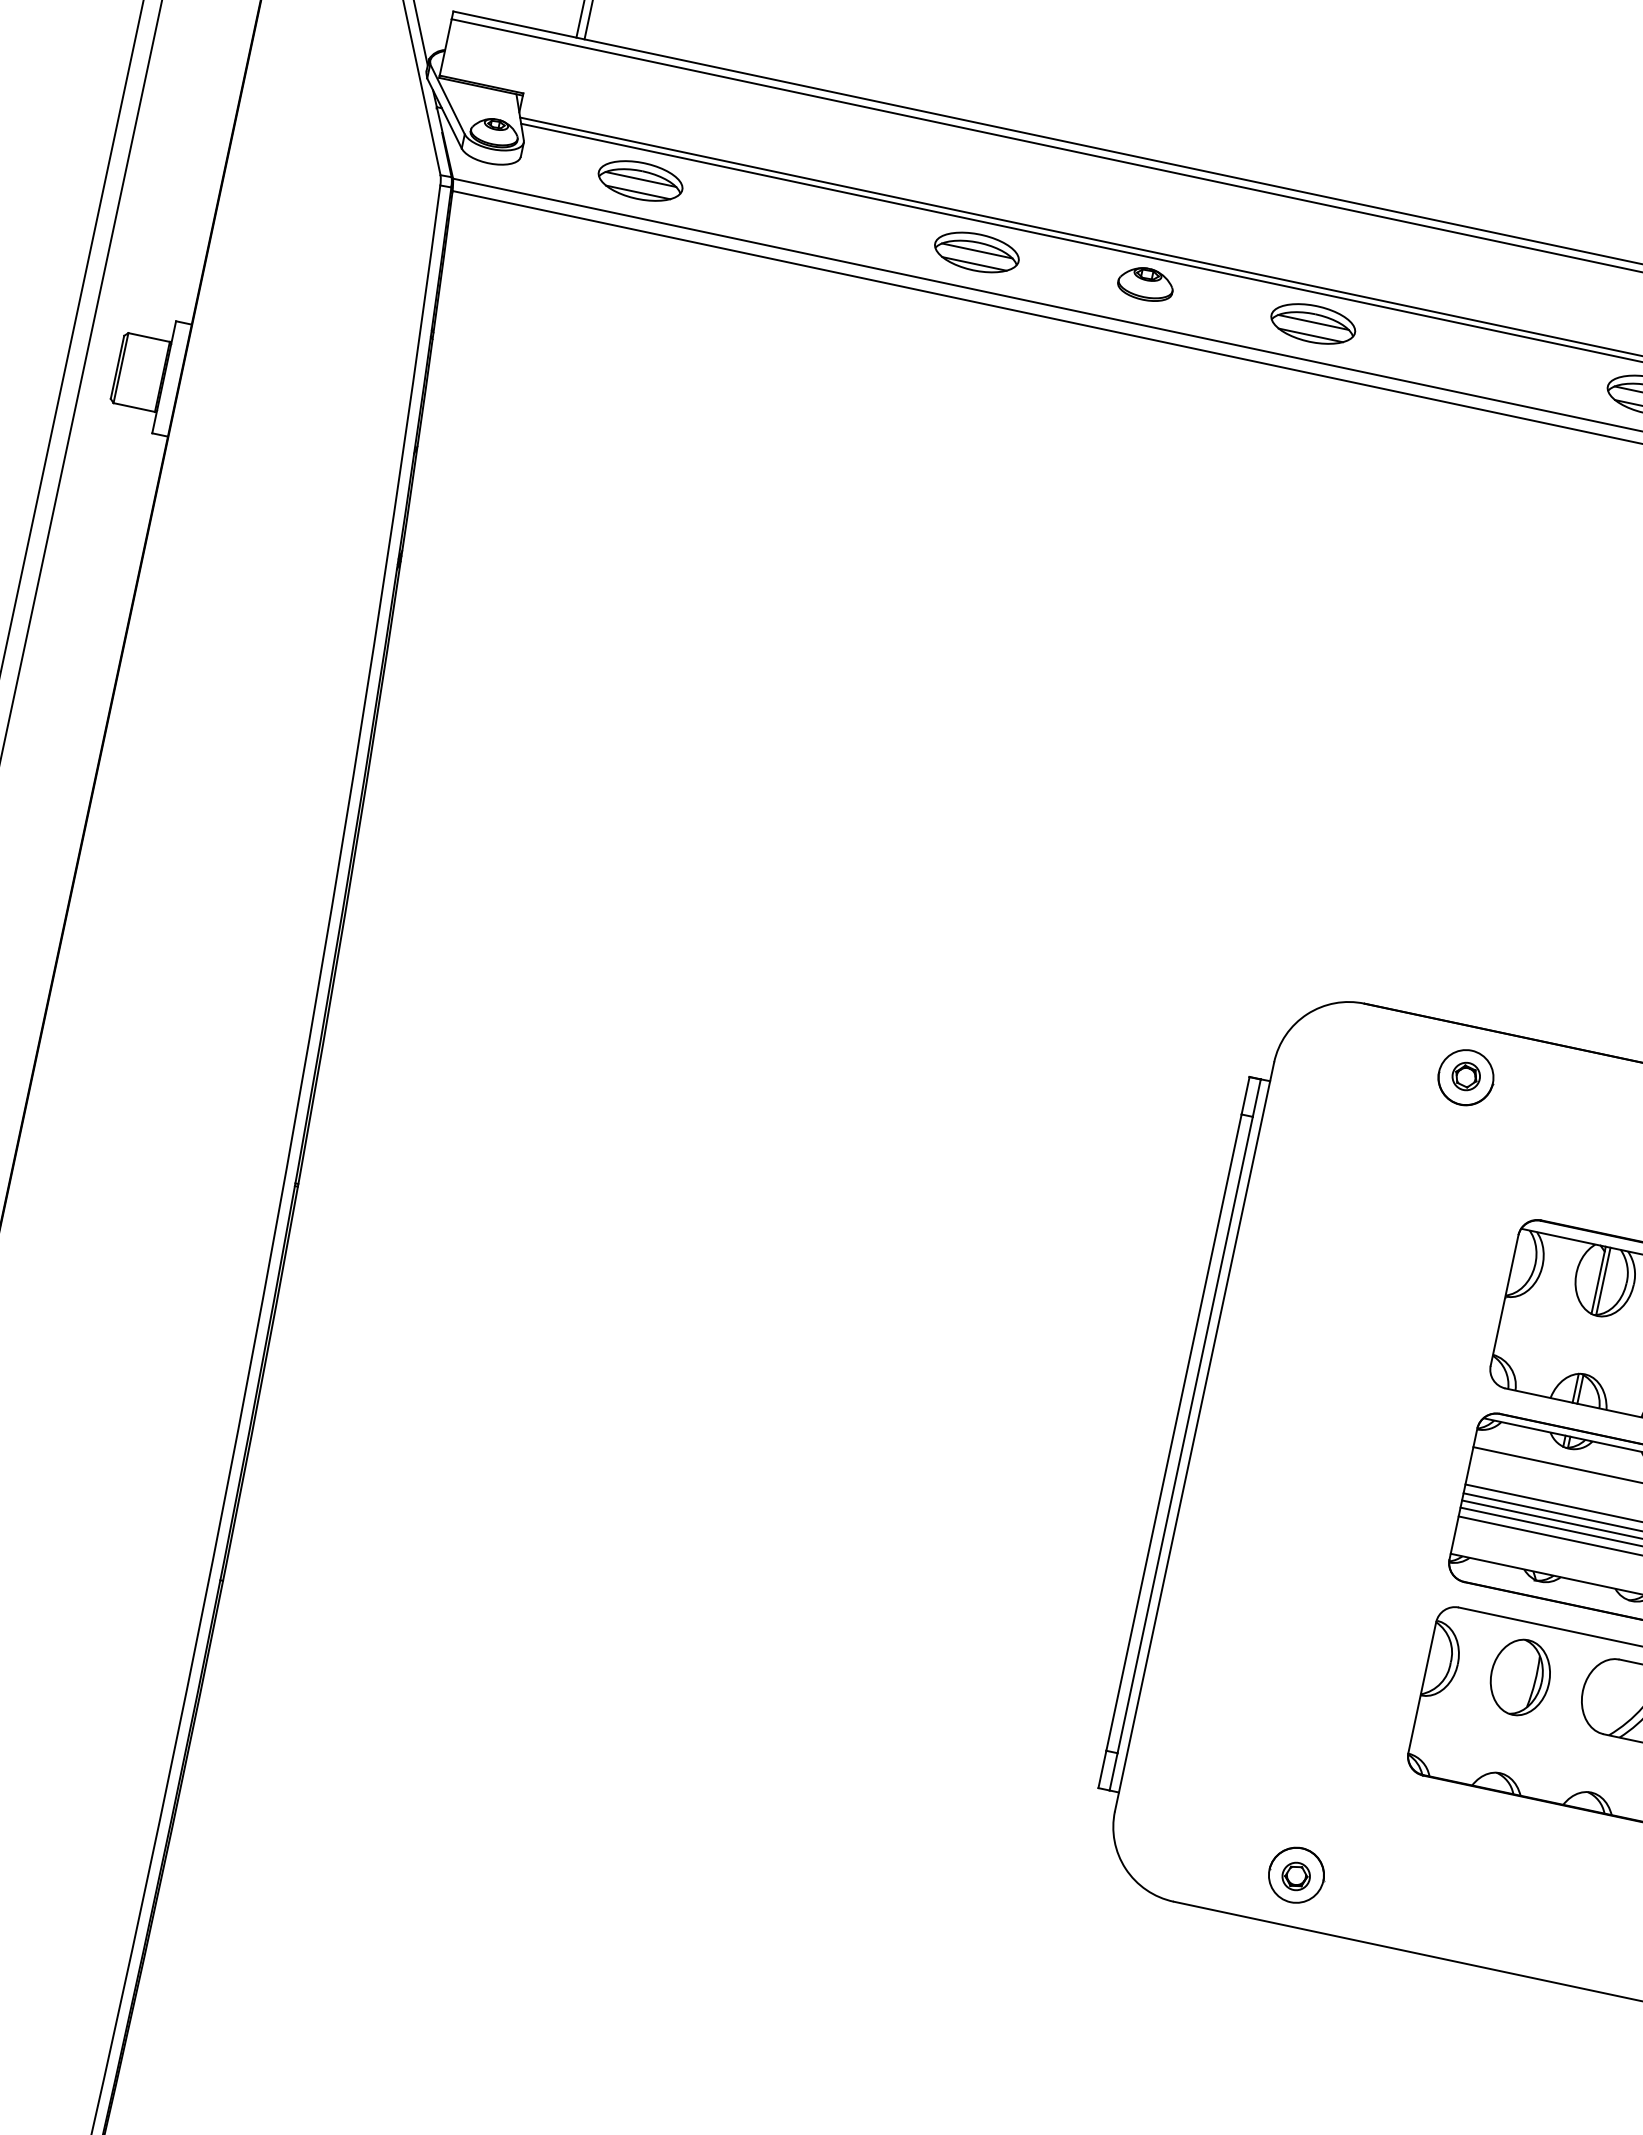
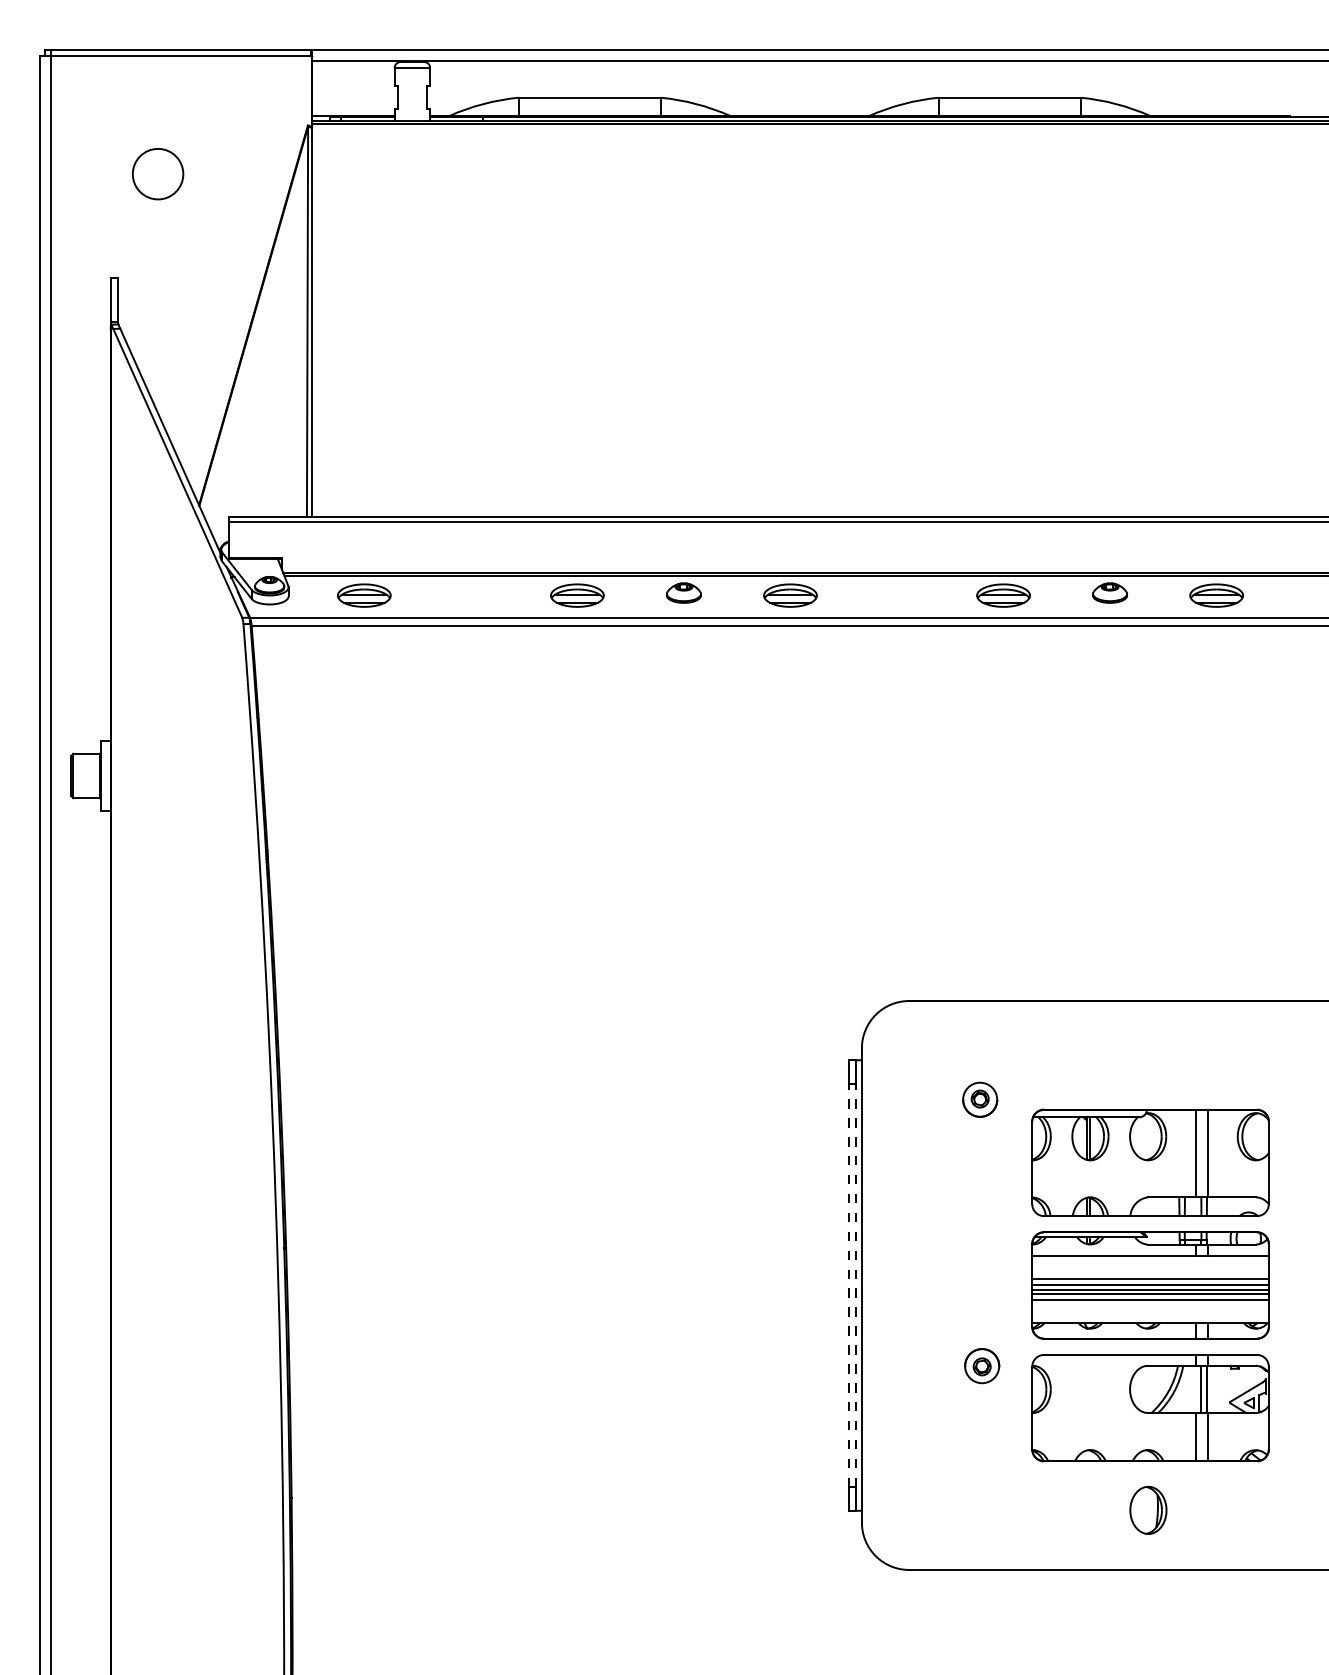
part: (1466, 1077) -> (980, 1099), moved
line: (1173, 1432) -> (848, 1285), solid -> dashed
line: (1186, 1435) -> (856, 1285), solid -> dashed
part: (1520, 1676) -> (1148, 1509), moved
part: (1296, 1875) -> (982, 1366), moved

